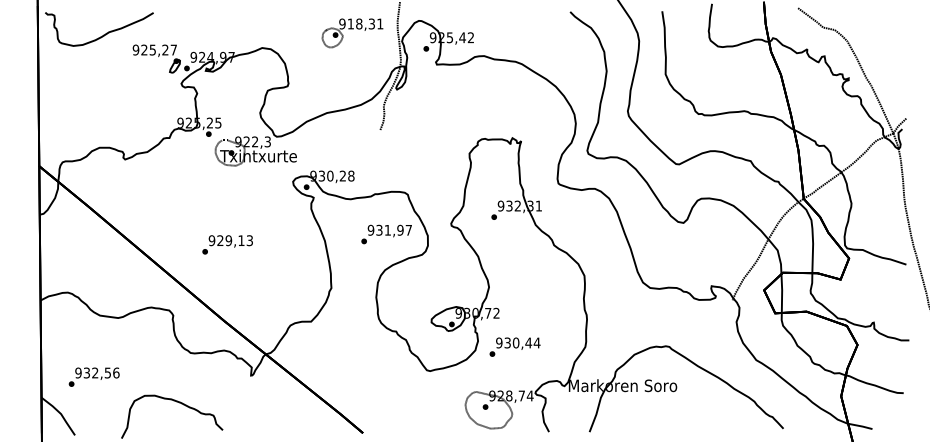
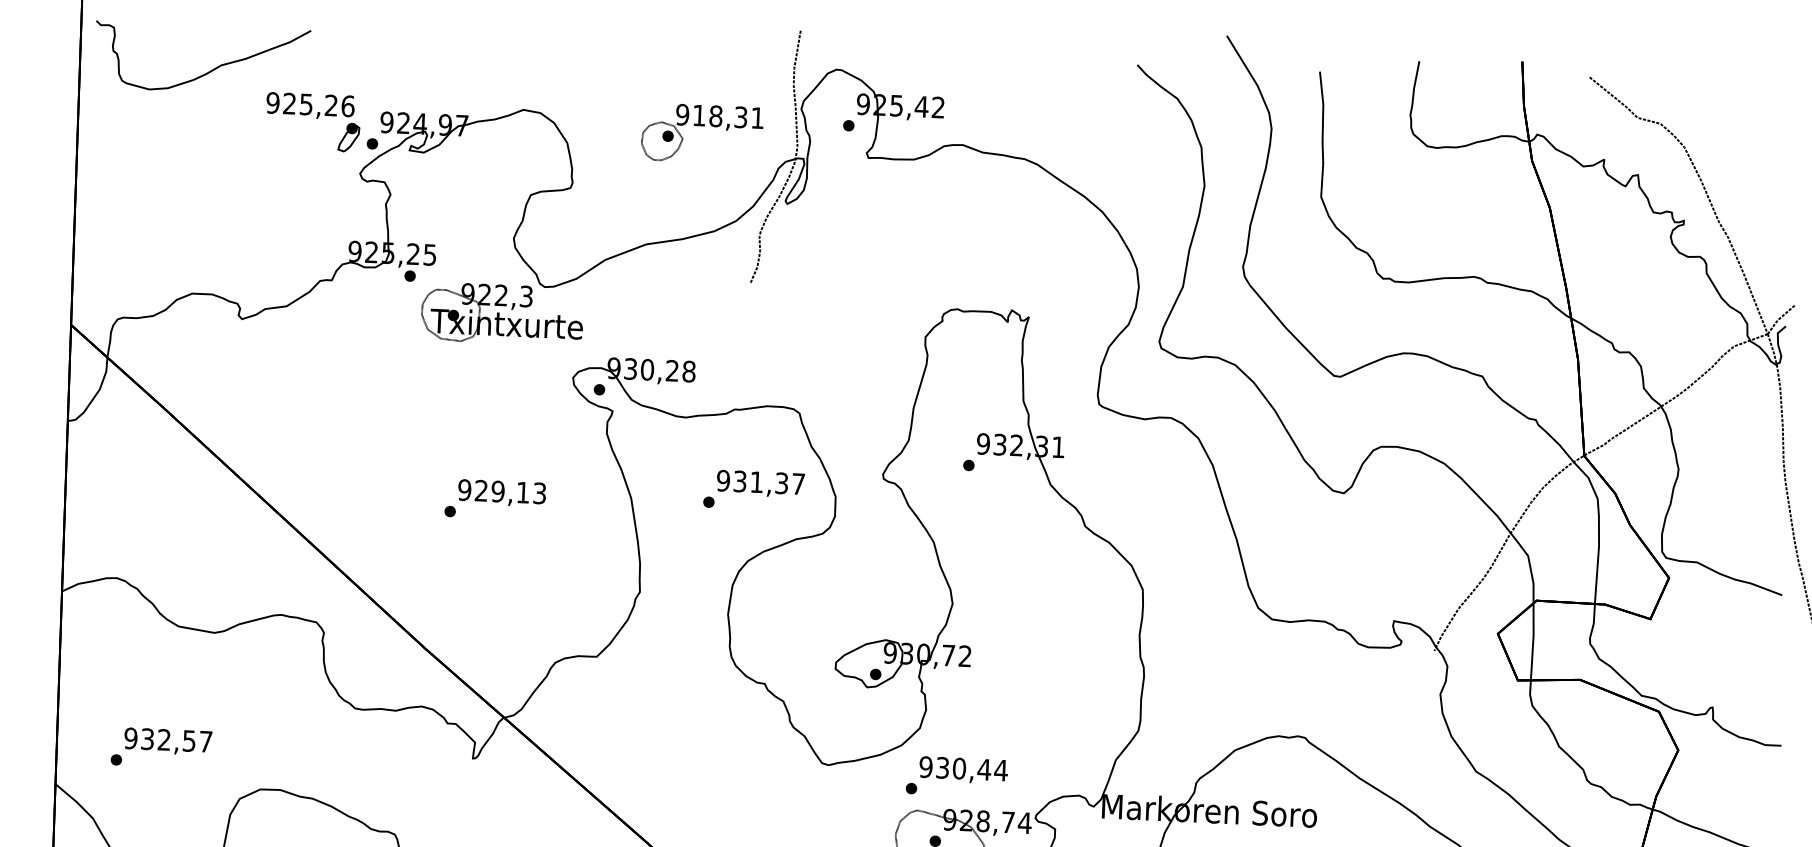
part: (352, 33) -> (701, 134), moved
text: (173, 49) -> (347, 105), 925,27 -> 925,26
text: (400, 230) -> (781, 483), 931,97 -> 931,37
text: (227, 244) -> (495, 499), moved
text: (514, 346) -> (955, 775), moved
text: (116, 372) -> (206, 740), 932,56 -> 932,57

